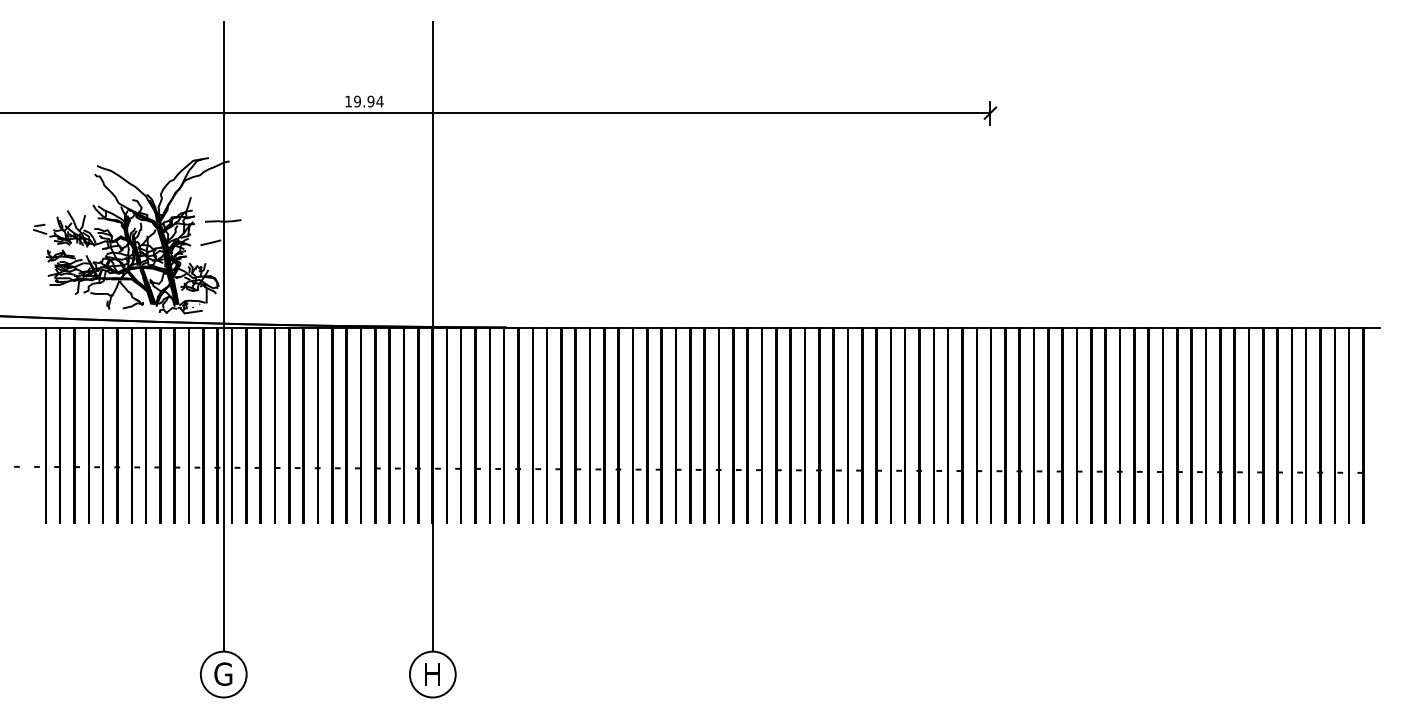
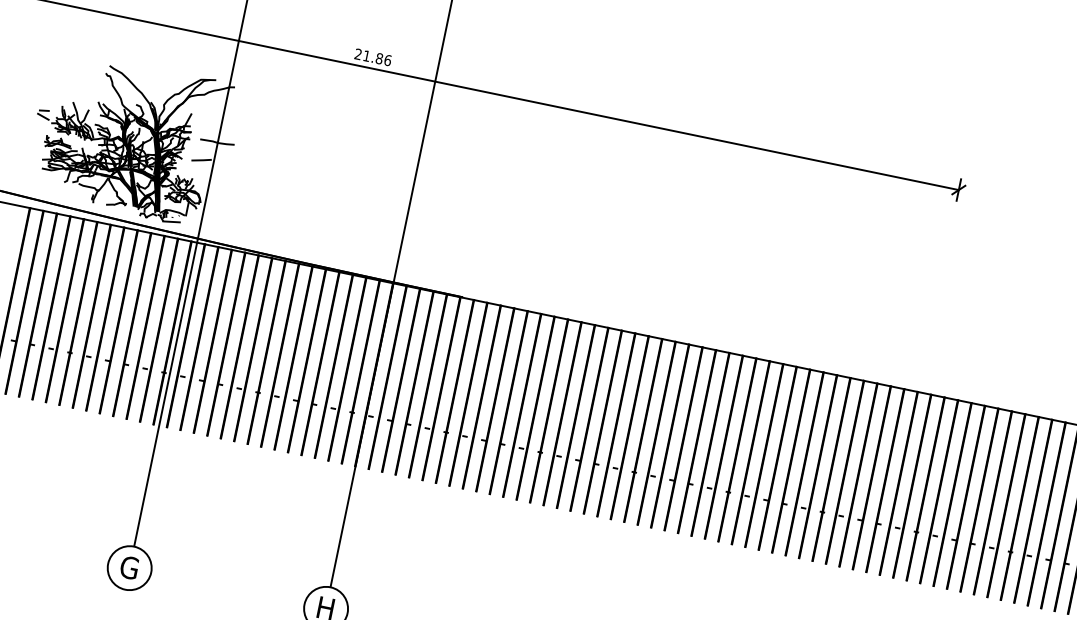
text: (364, 101) -> (373, 57), 19.94 -> 21.86

